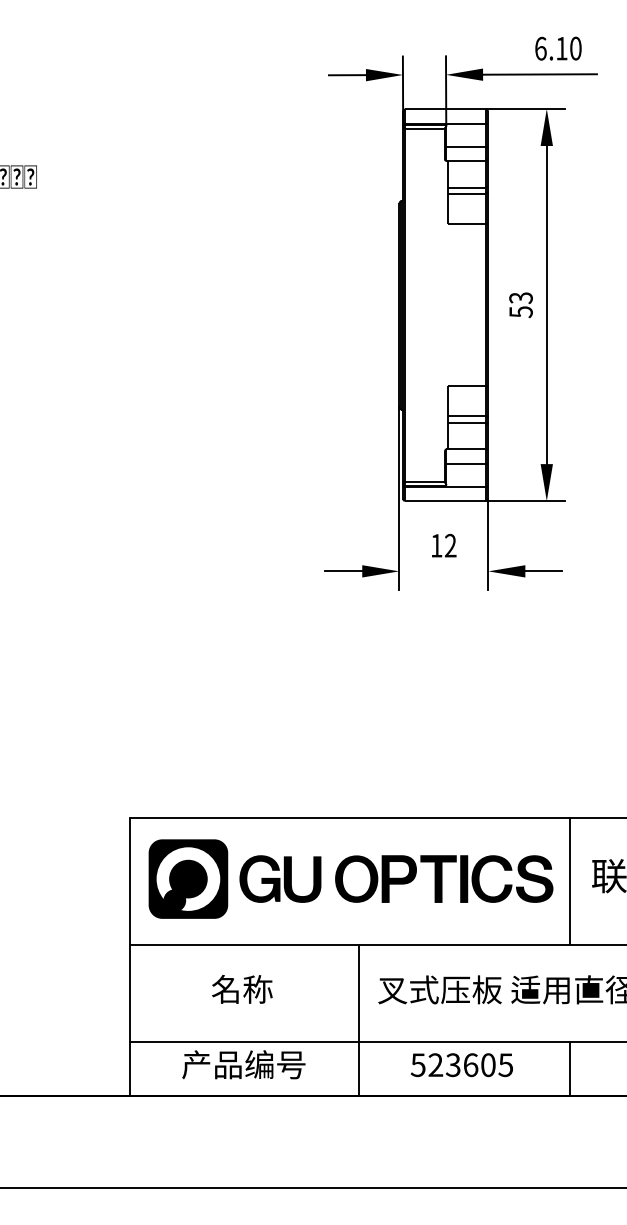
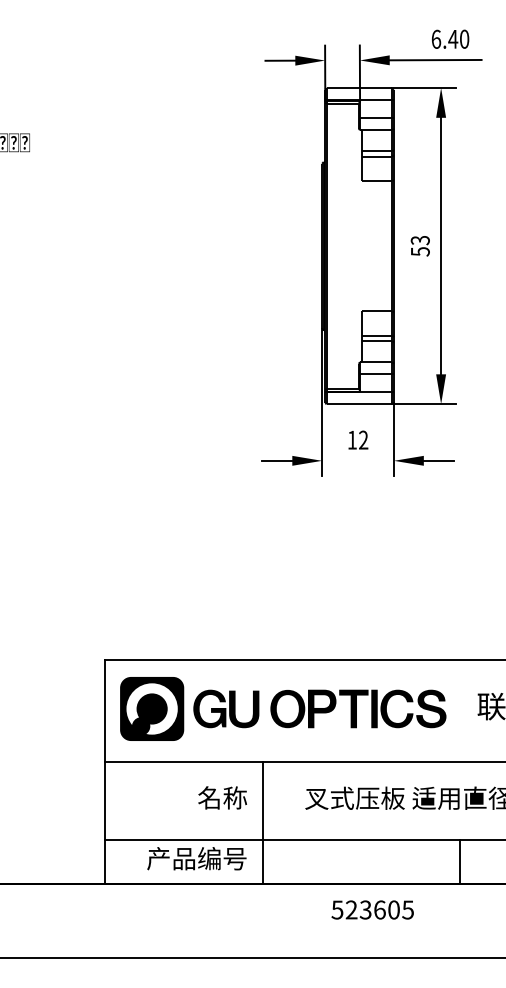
text: (562, 48) -> (453, 39), 6.10 -> 6.40
line: (570, 880) -> (460, 710), removed
text: (242, 988) -> (222, 797), moved
line: (358, 1019) -> (263, 822), moved
text: (461, 1064) -> (372, 909), moved

